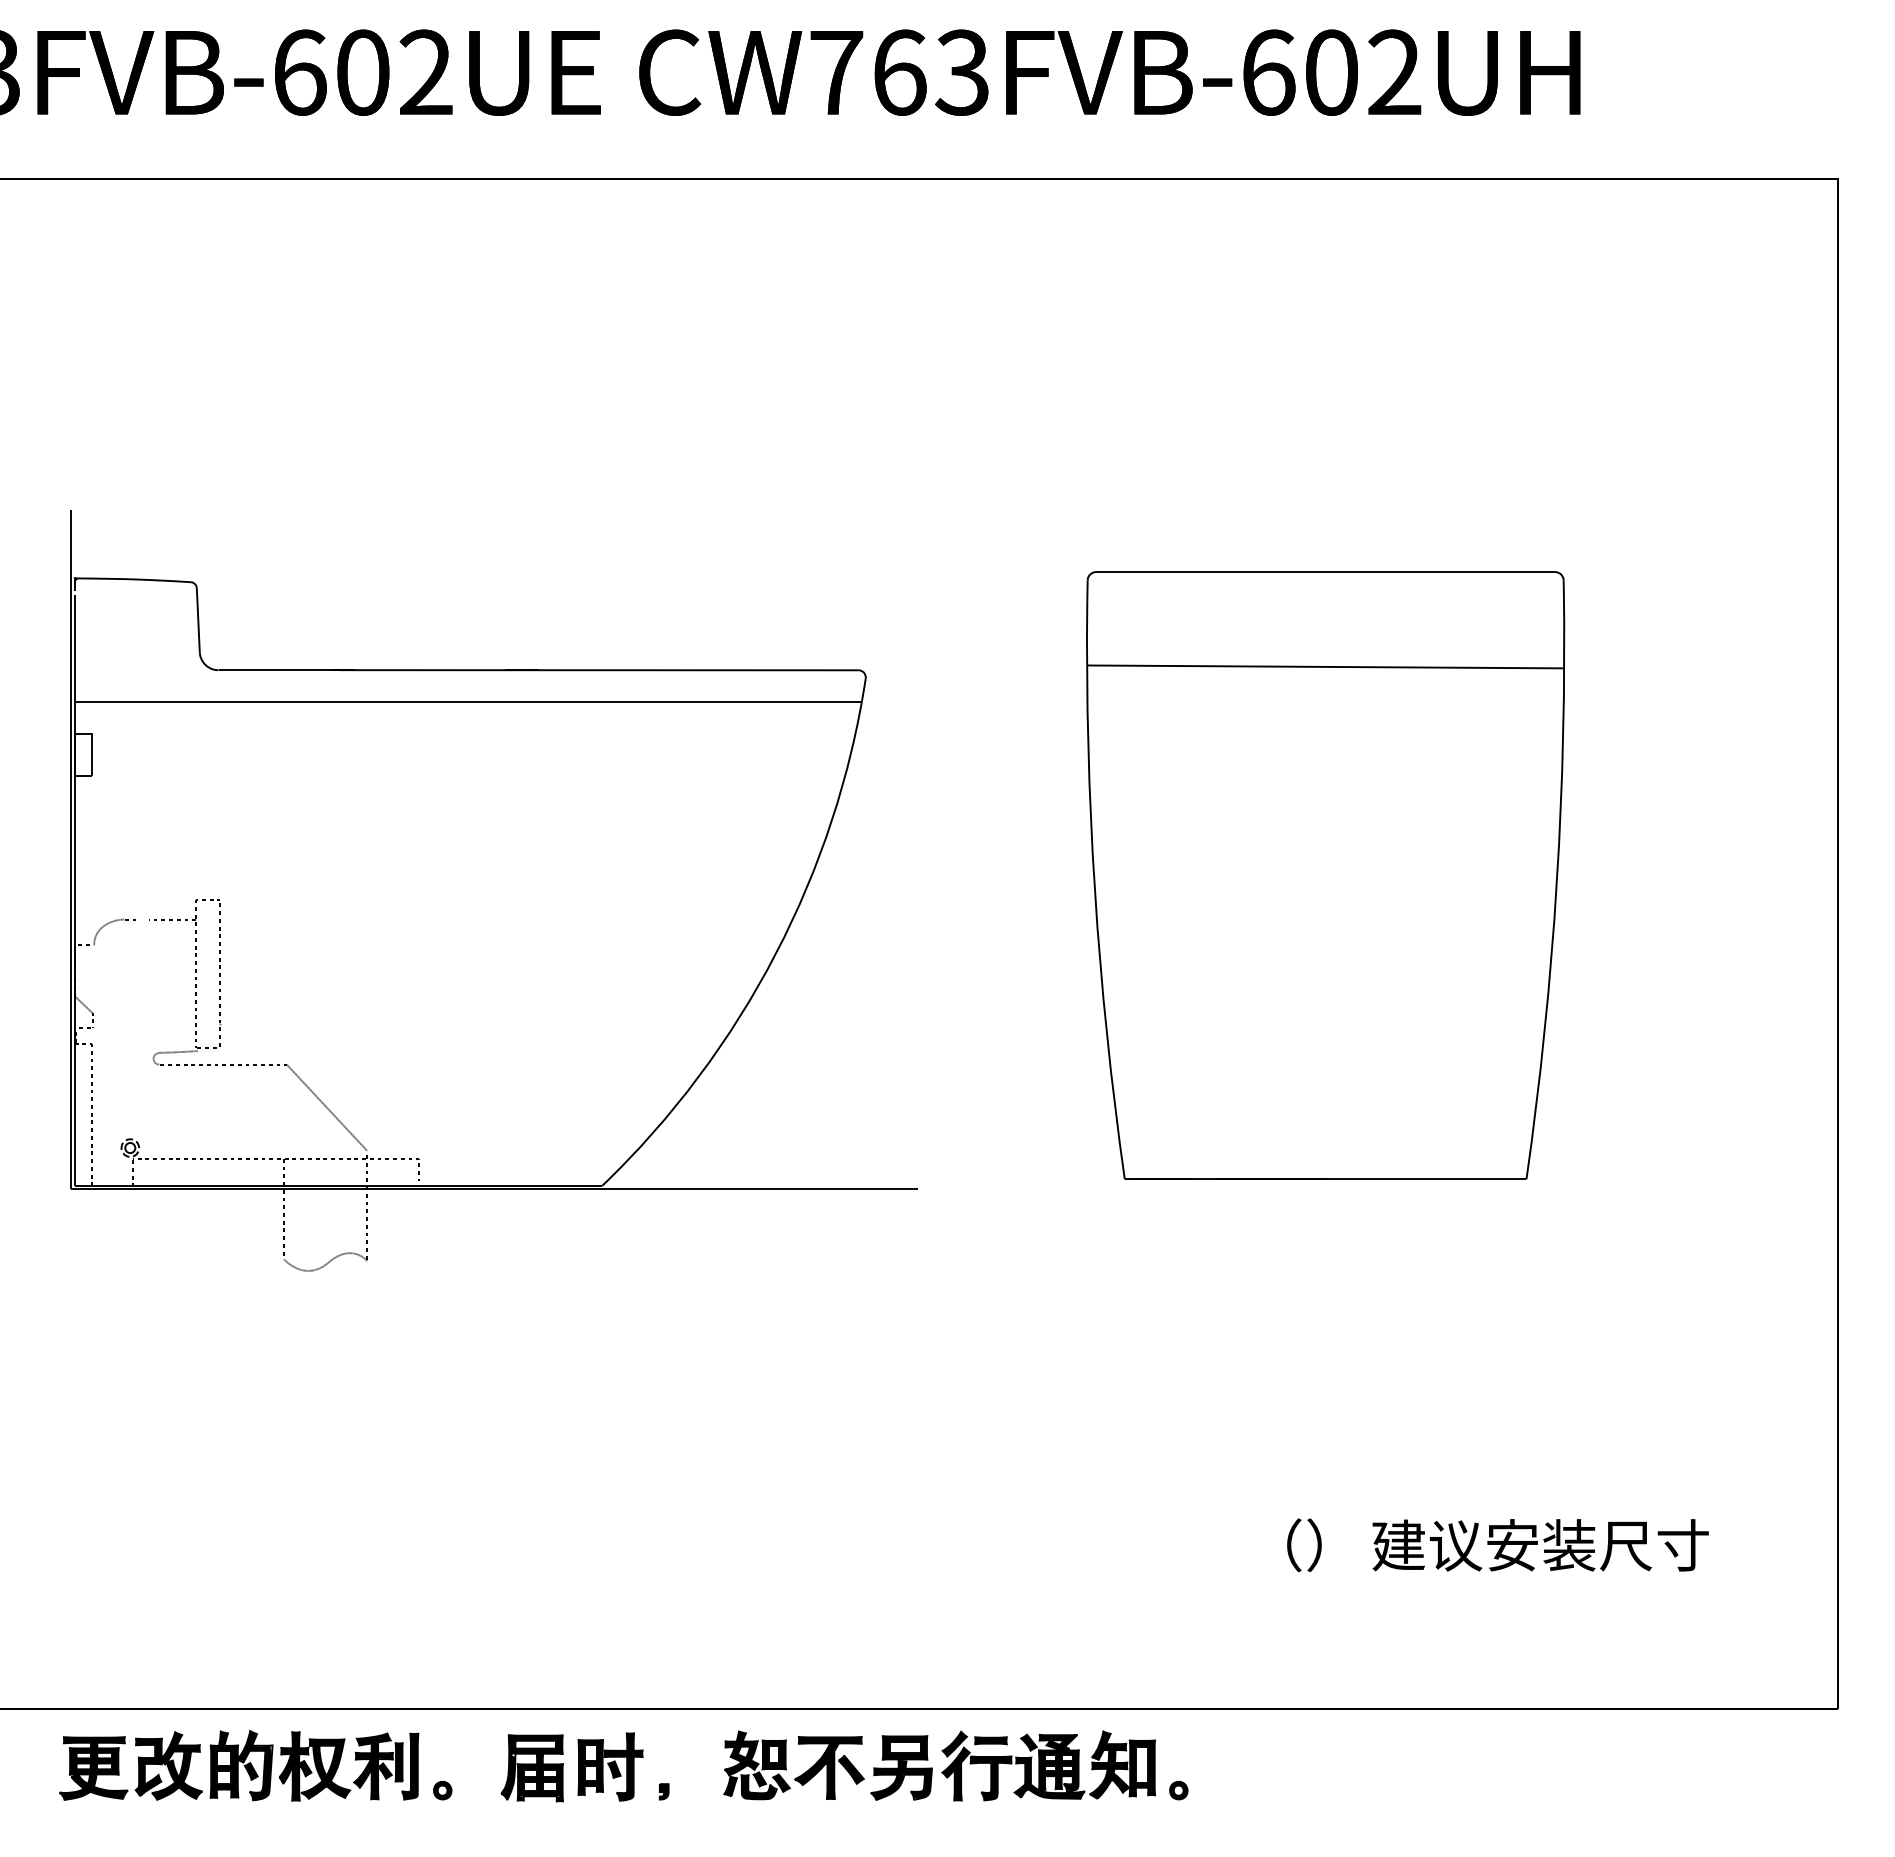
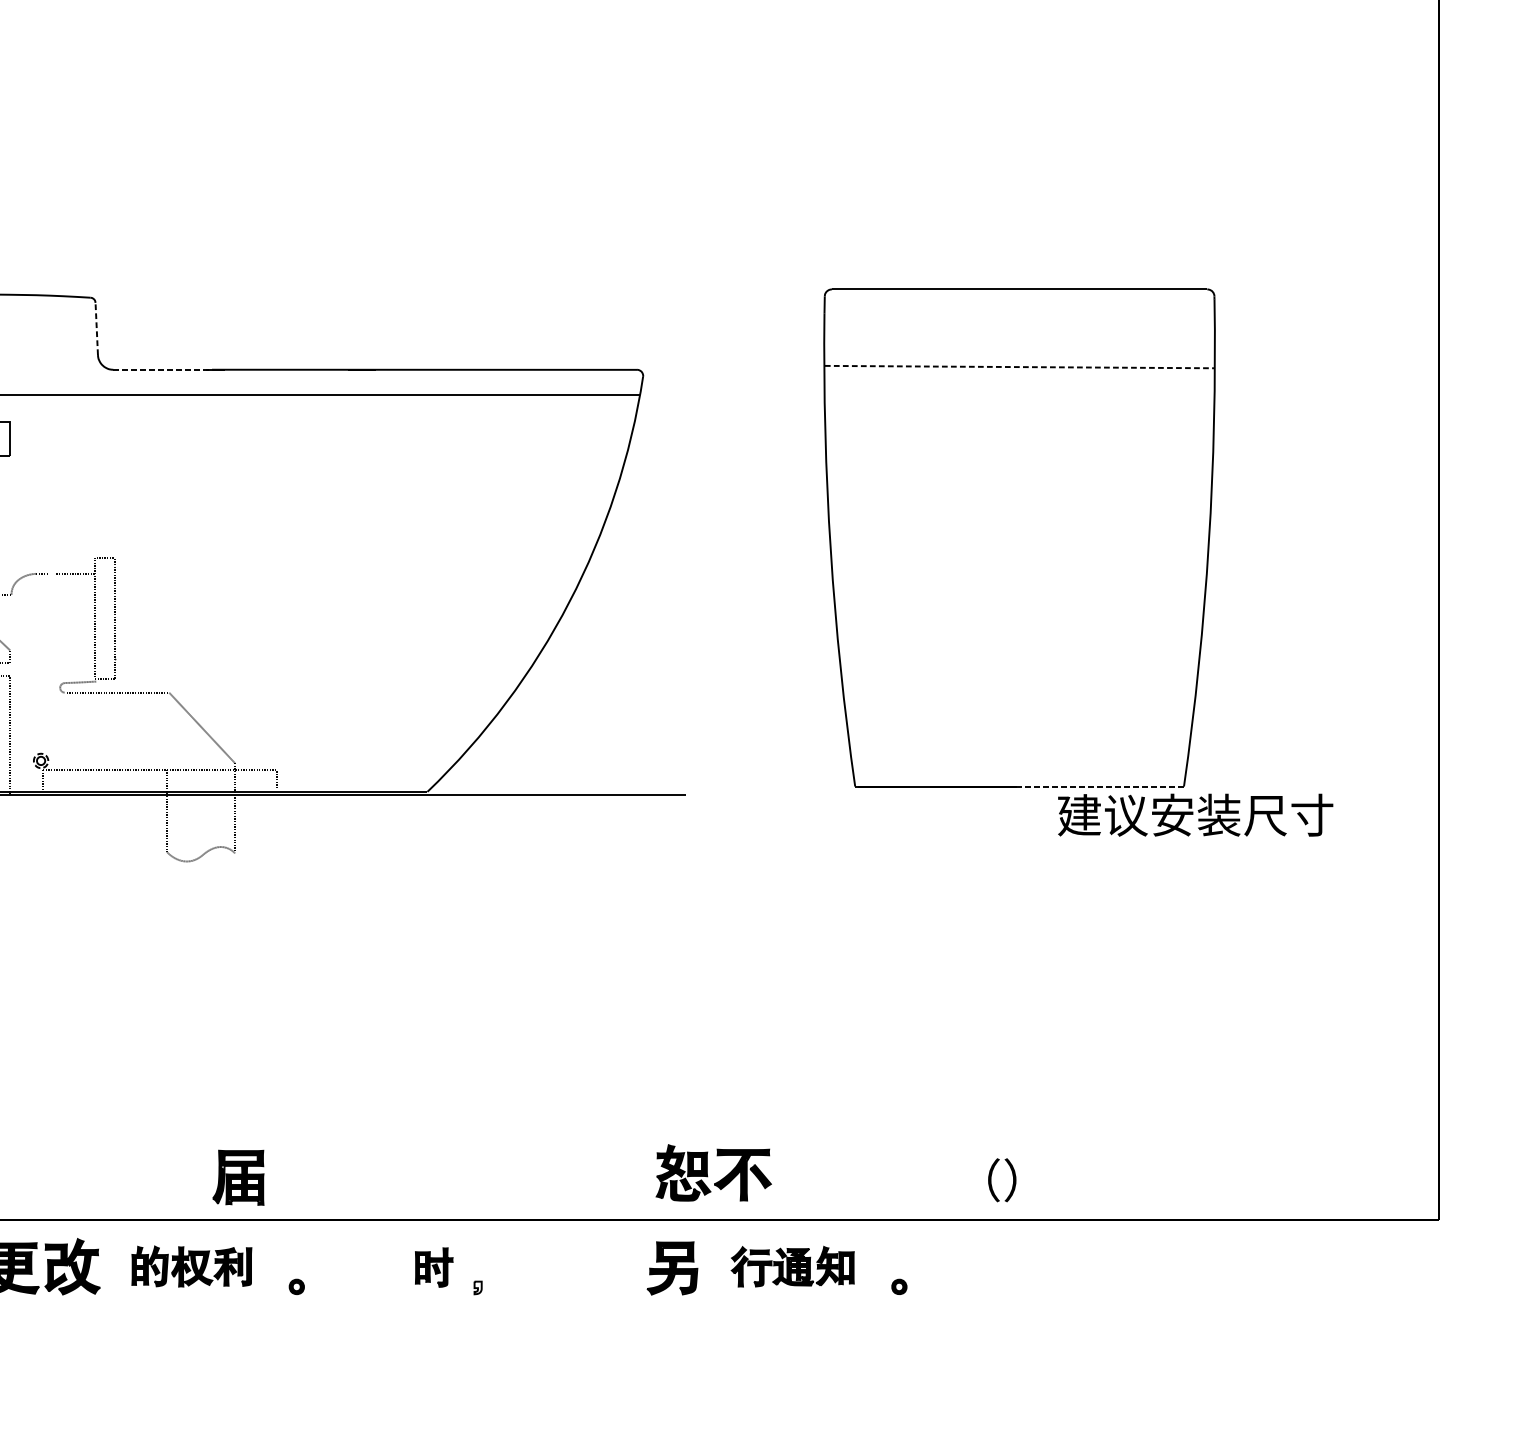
line: (198, 619) -> (96, 328), solid -> dashed
line: (1326, 666) -> (1020, 366), solid -> dashed
line: (279, 670) -> (163, 370), solid -> dashed
line: (1425, 1179) -> (1101, 786), solid -> dashed
text: (1304, 1545) -> (1002, 1180), moved
text: (1540, 1545) -> (1195, 815), moved
part: (314, 1765) -> (191, 1266), size x0.7
part: (786, 1765) -> (707, 1173), moved
part: (1048, 1765) -> (792, 1266), size x0.7
part: (610, 1766) -> (434, 1267), size x0.7
part: (531, 1768) -> (237, 1177), moved
fill: (663, 1791) -> (477, 1287), removed

